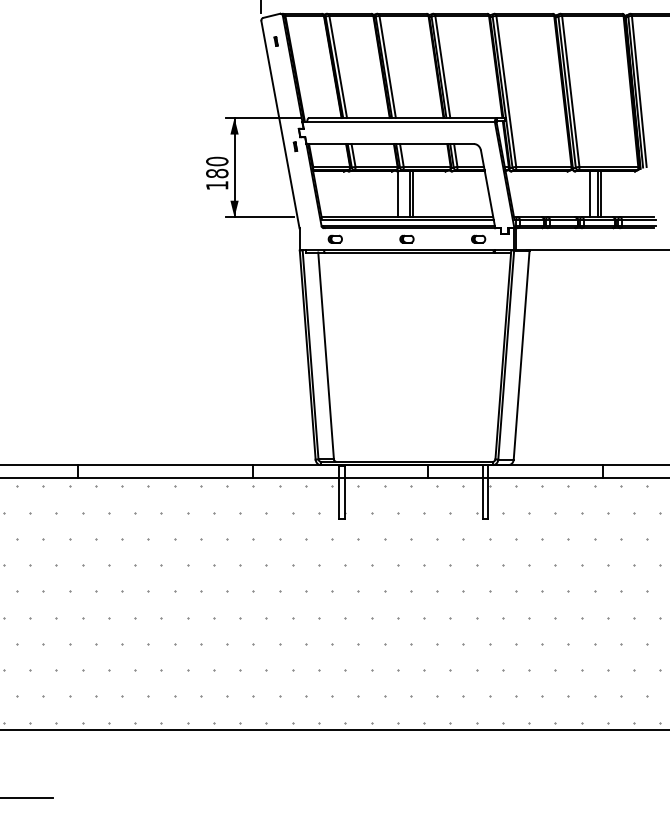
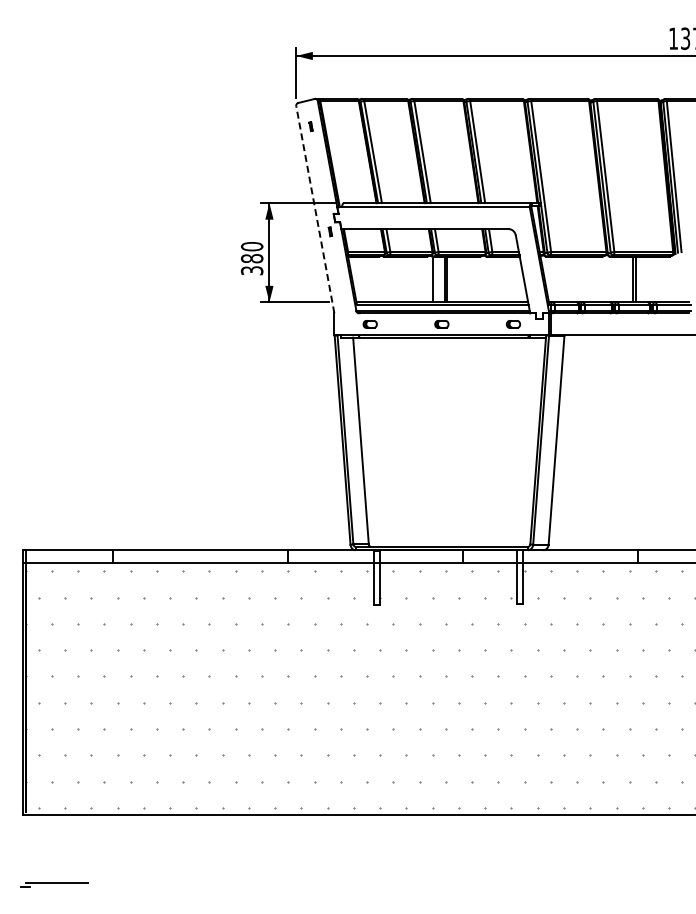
line: (280, 124) -> (315, 209), solid -> dashed
text: (216, 185) -> (251, 270), 180 -> 380
line: (589, 194) -> (624, 279), removed

